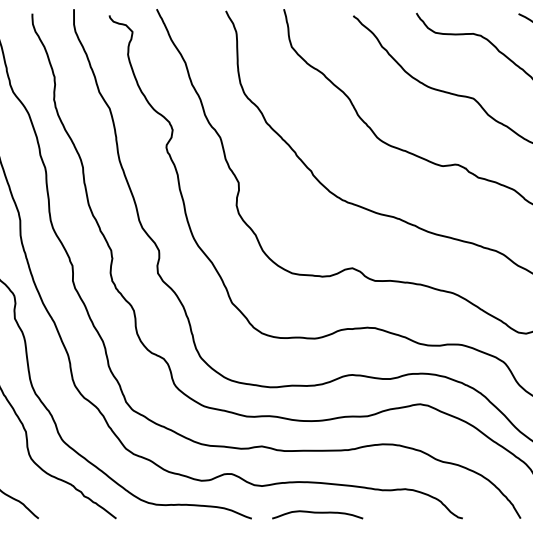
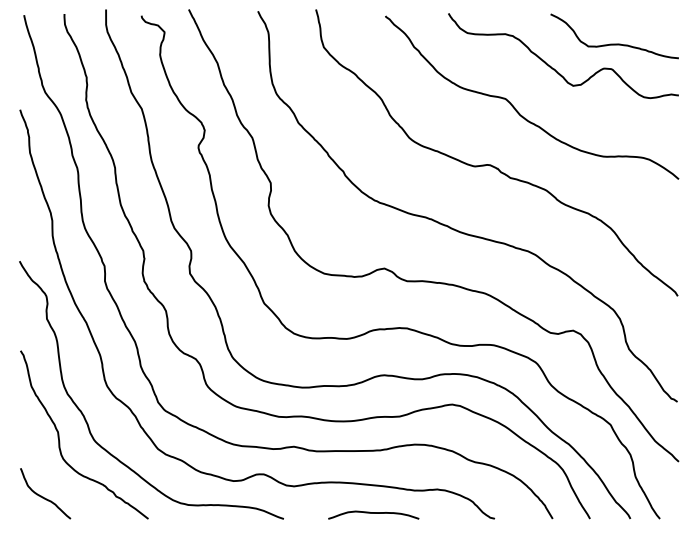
curve: (317, 513) -> (373, 513), moved

